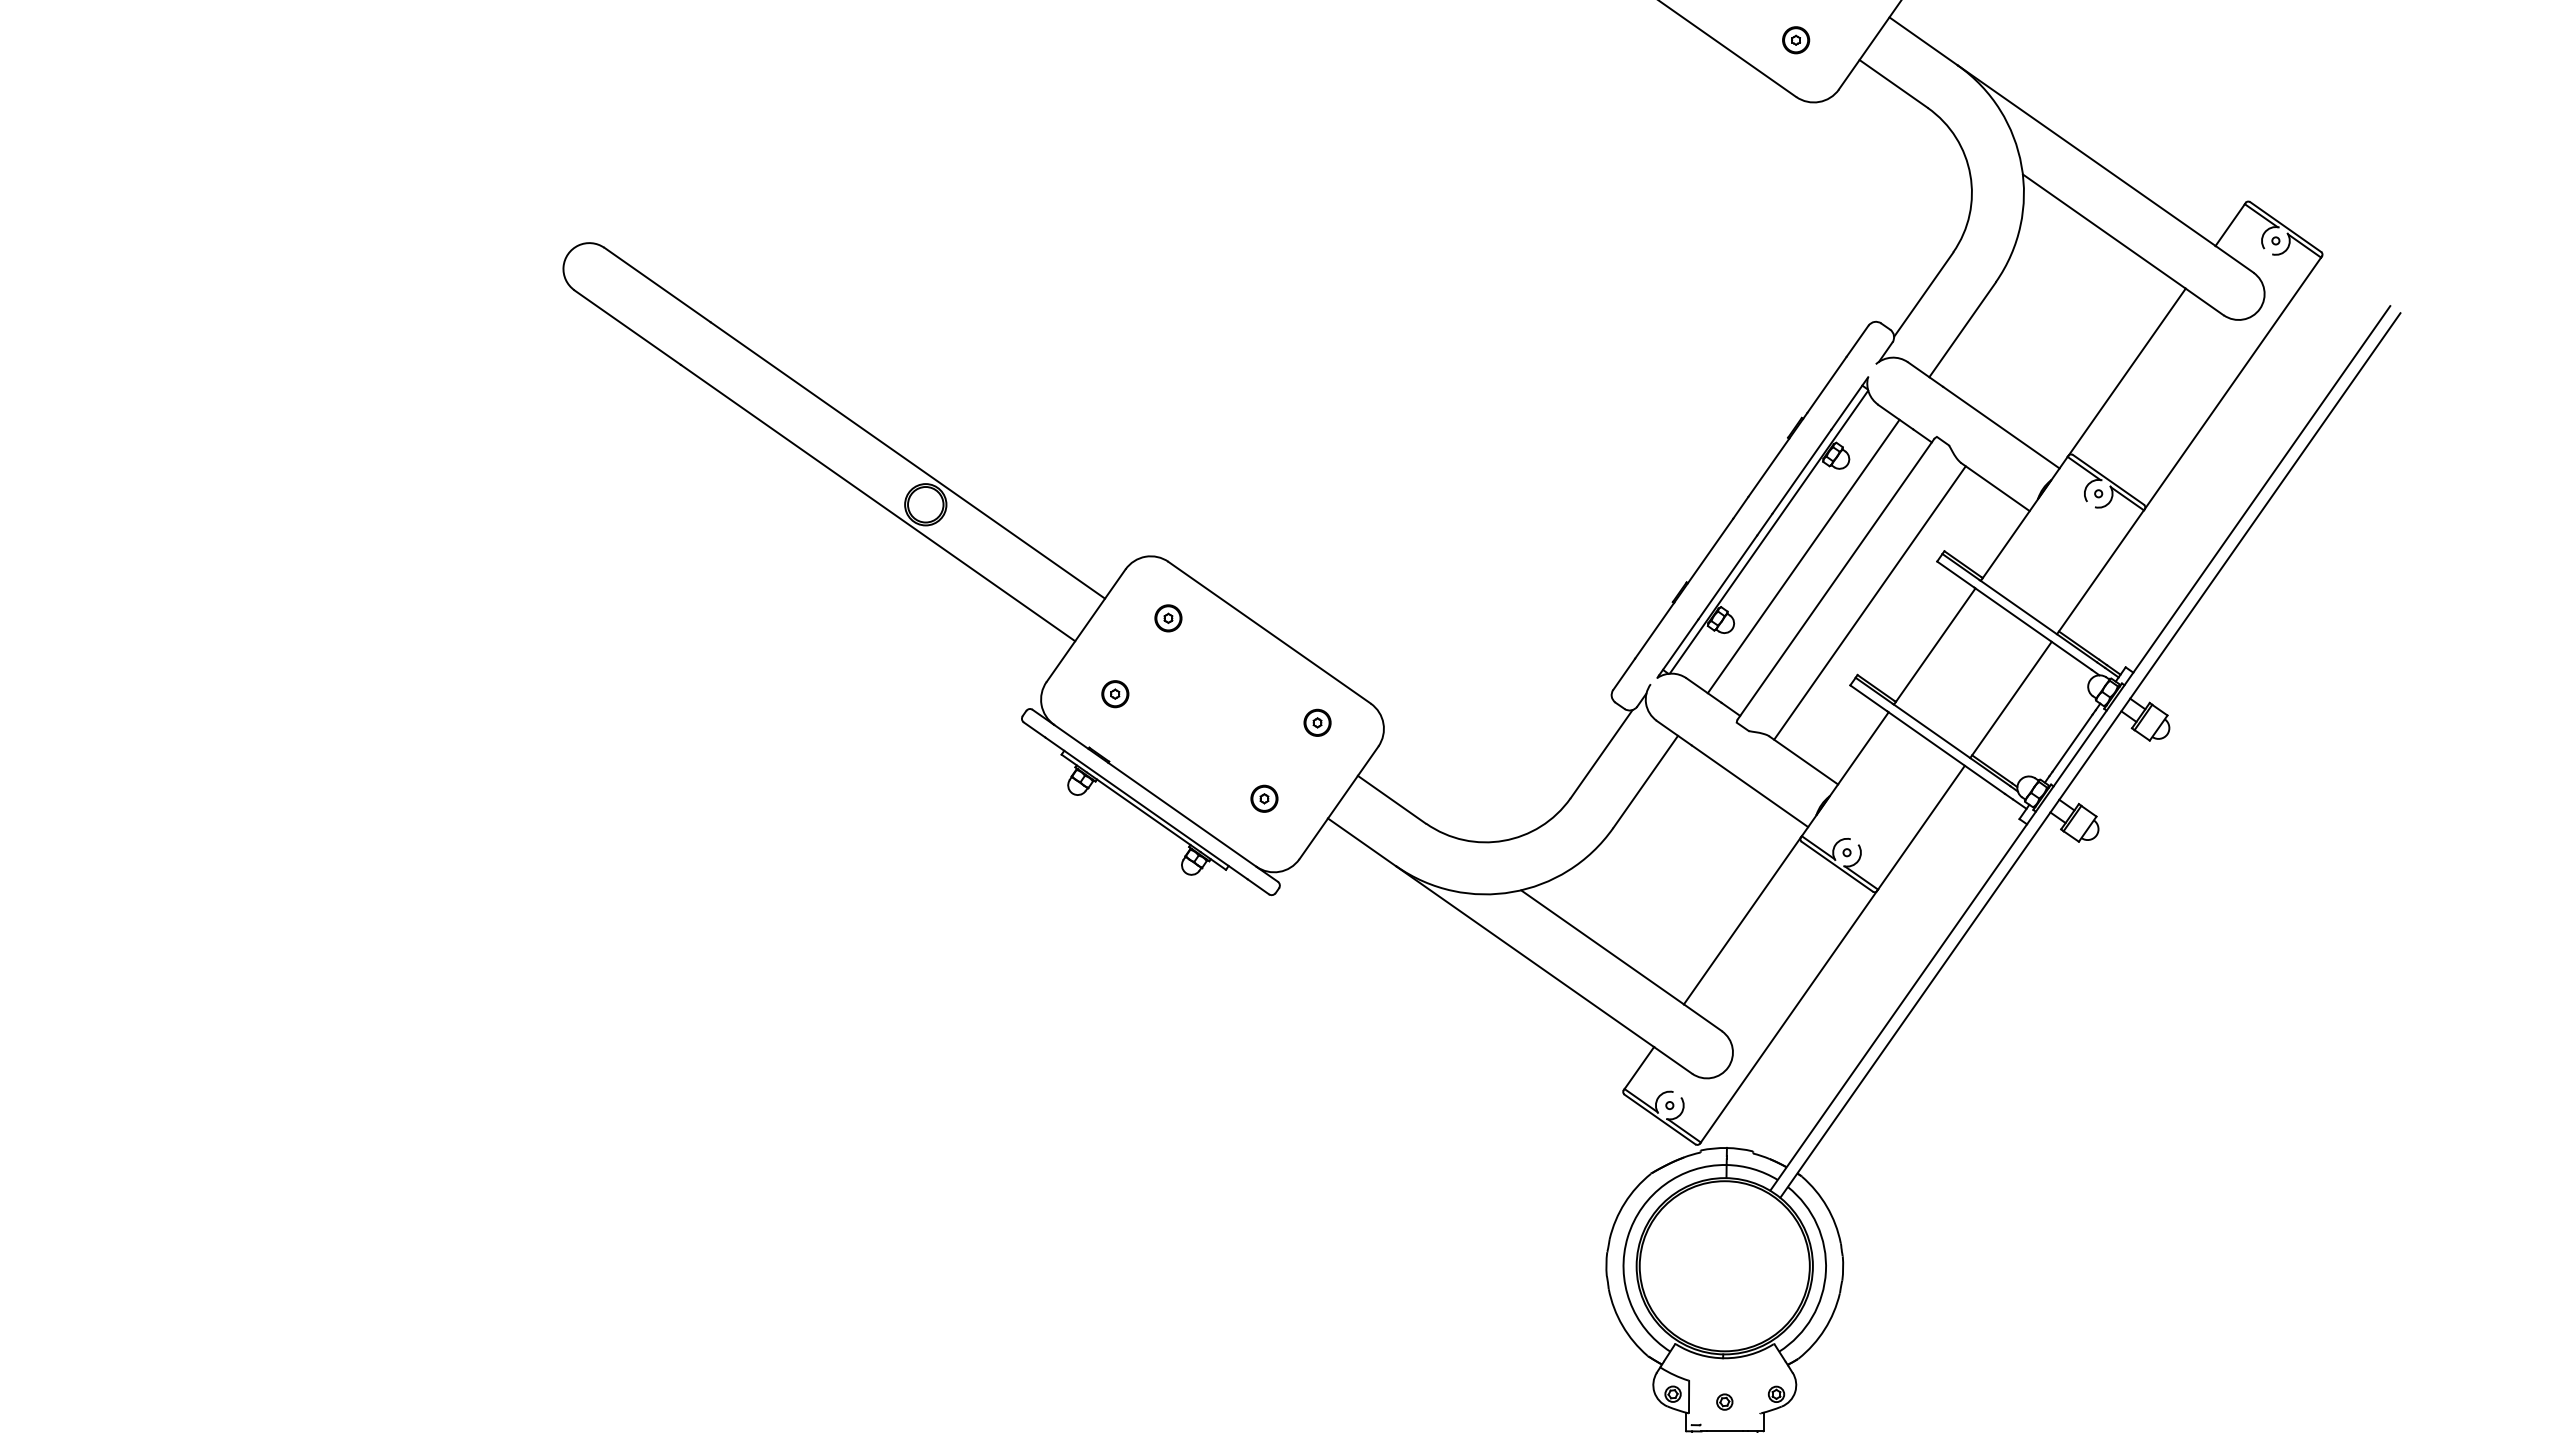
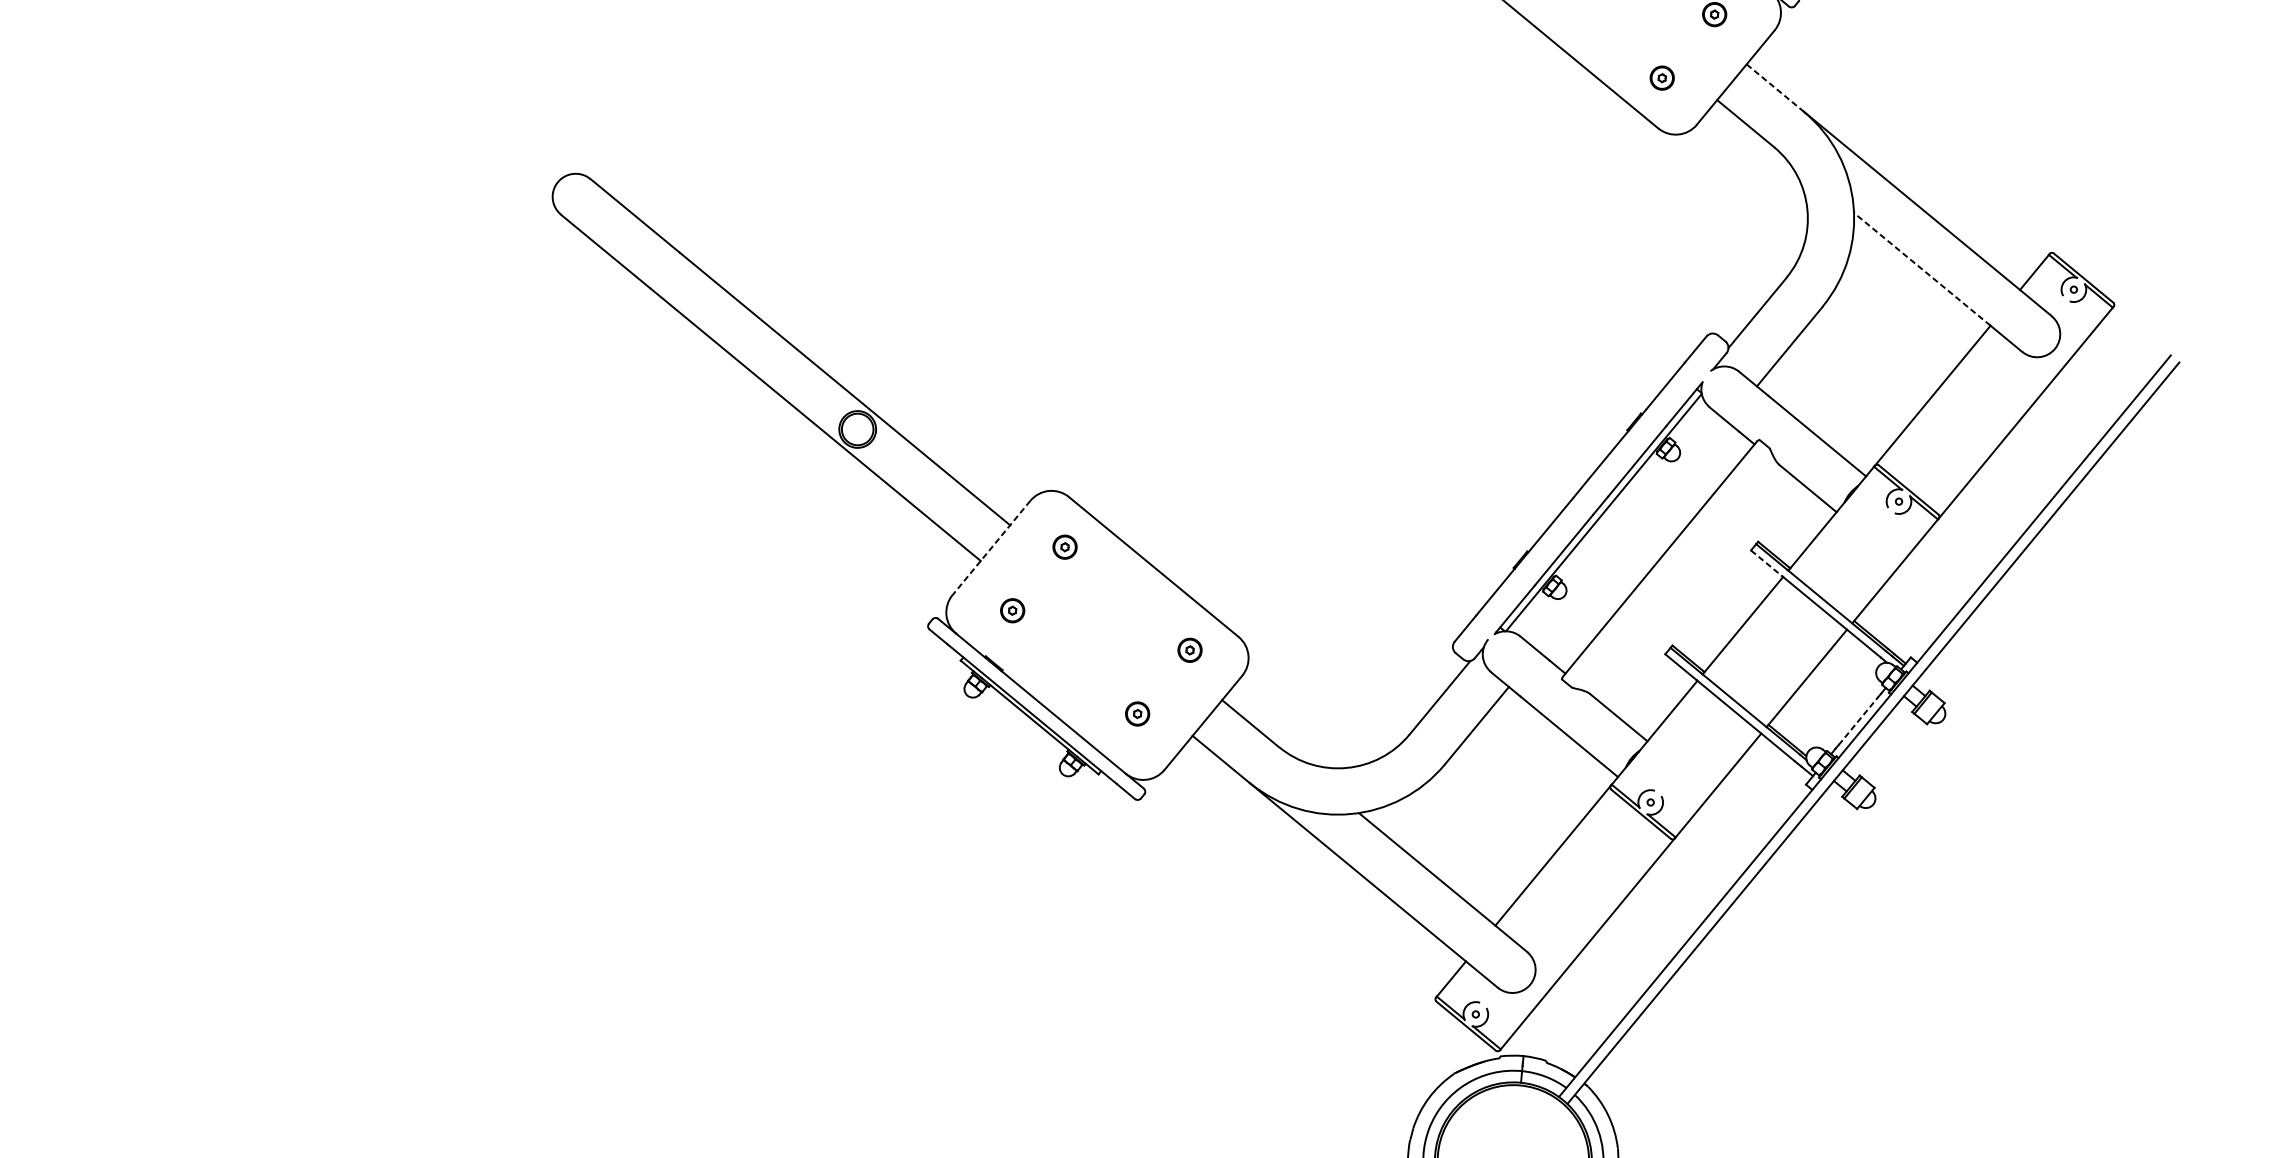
line: (1923, 41) -> (1775, 88), solid -> dashed
line: (2103, 231) -> (1921, 269), solid -> dashed
line: (1803, 556) -> (1632, 536), removed
line: (1955, 574) -> (1766, 563), solid -> dashed
line: (1869, 602) -> (1688, 582), removed
line: (1086, 625) -> (991, 547), solid -> dashed
line: (2072, 743) -> (1858, 721), solid -> dashed

